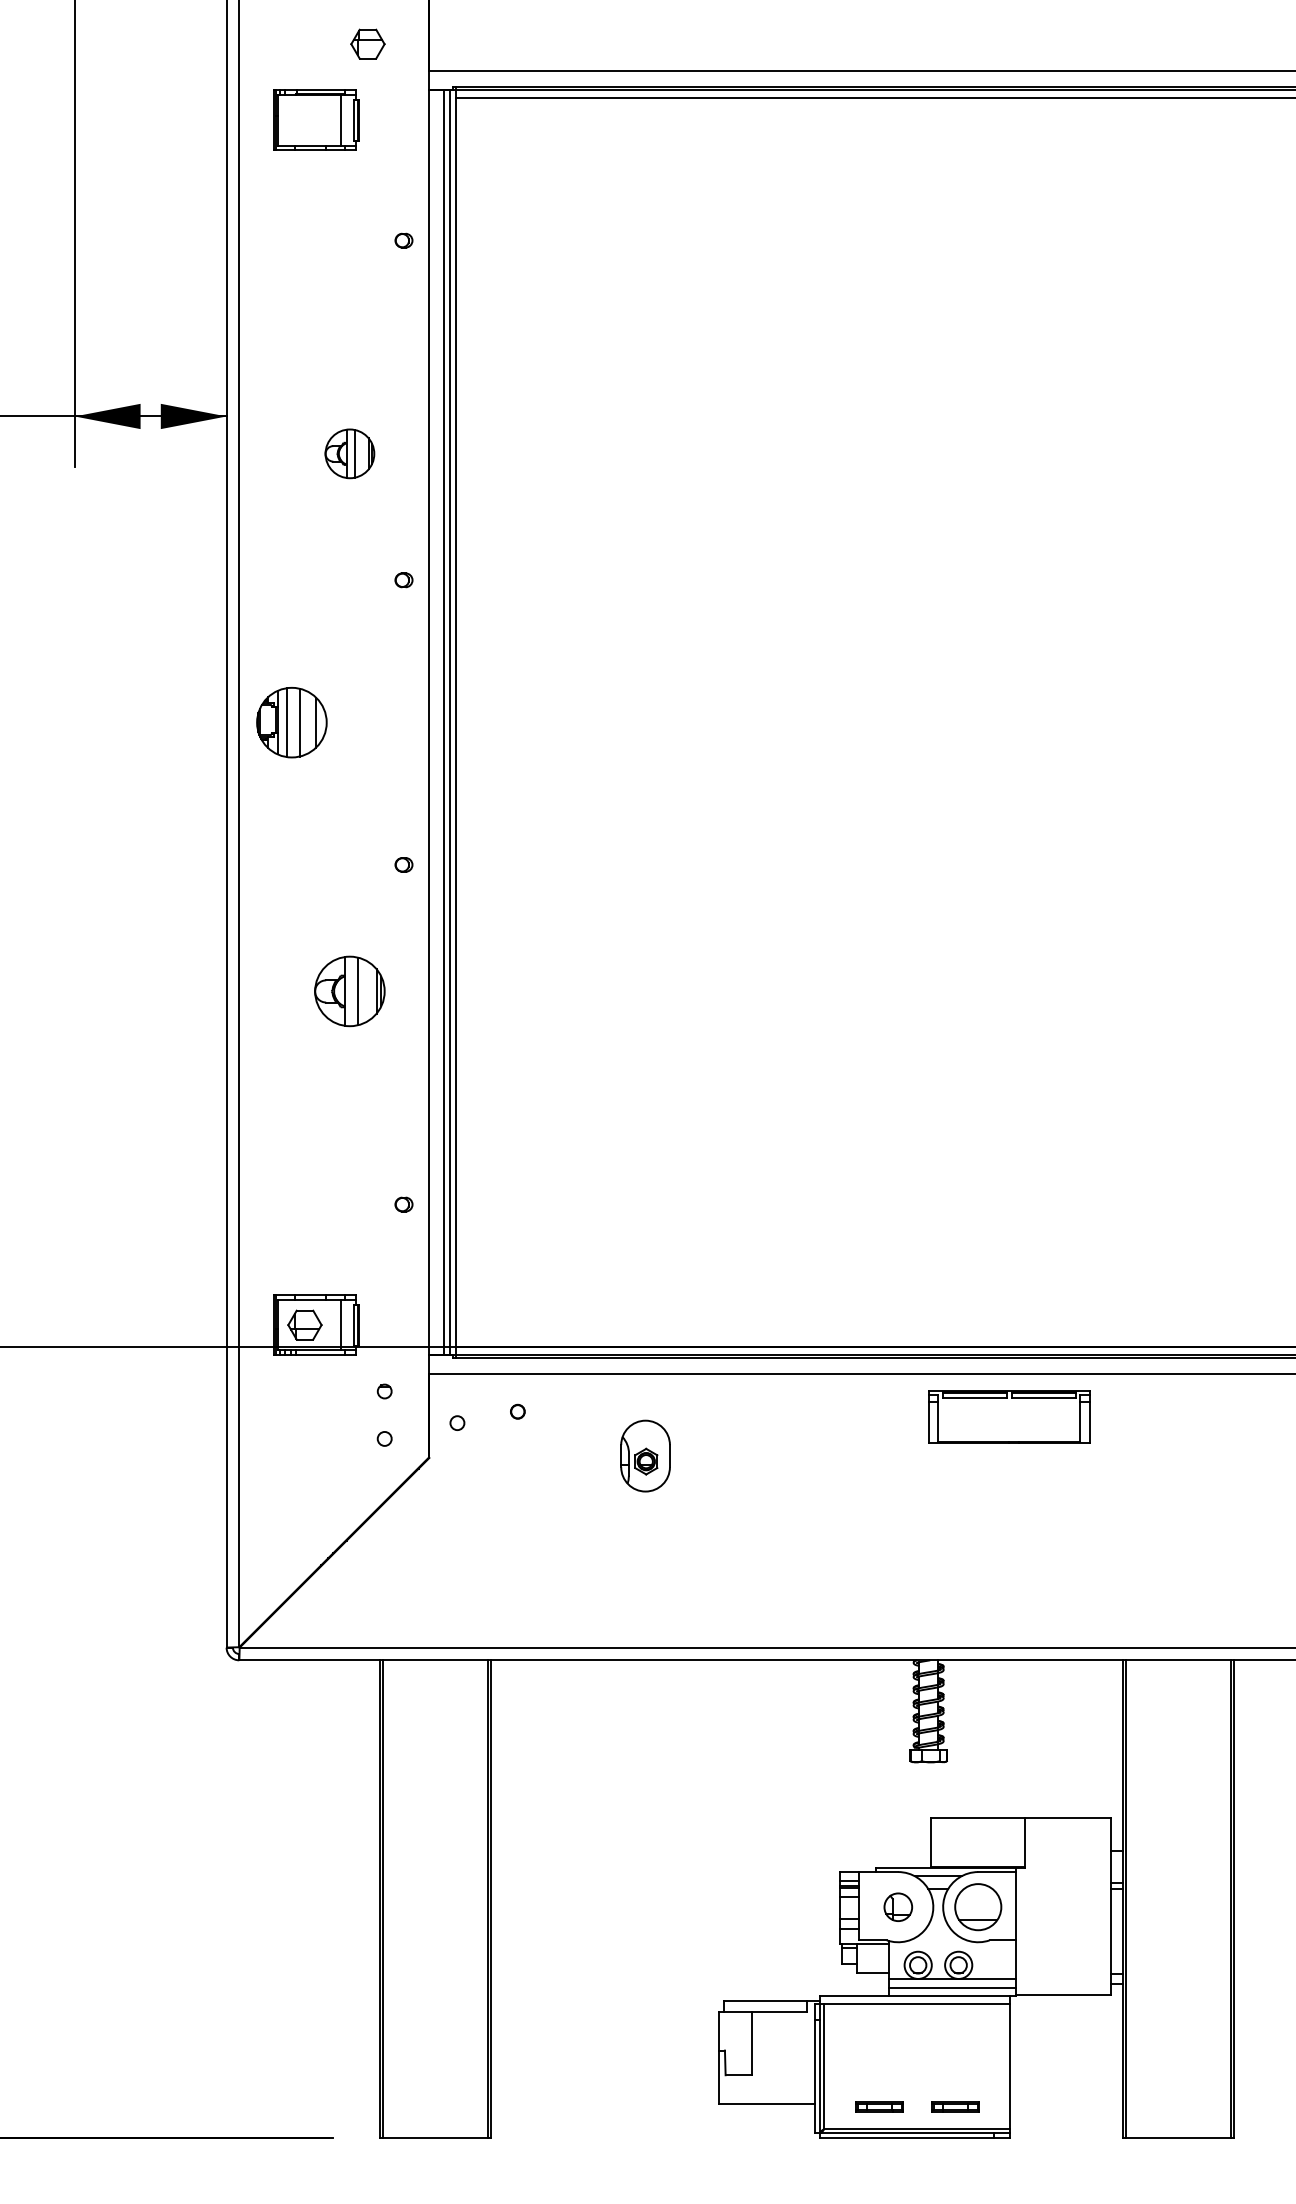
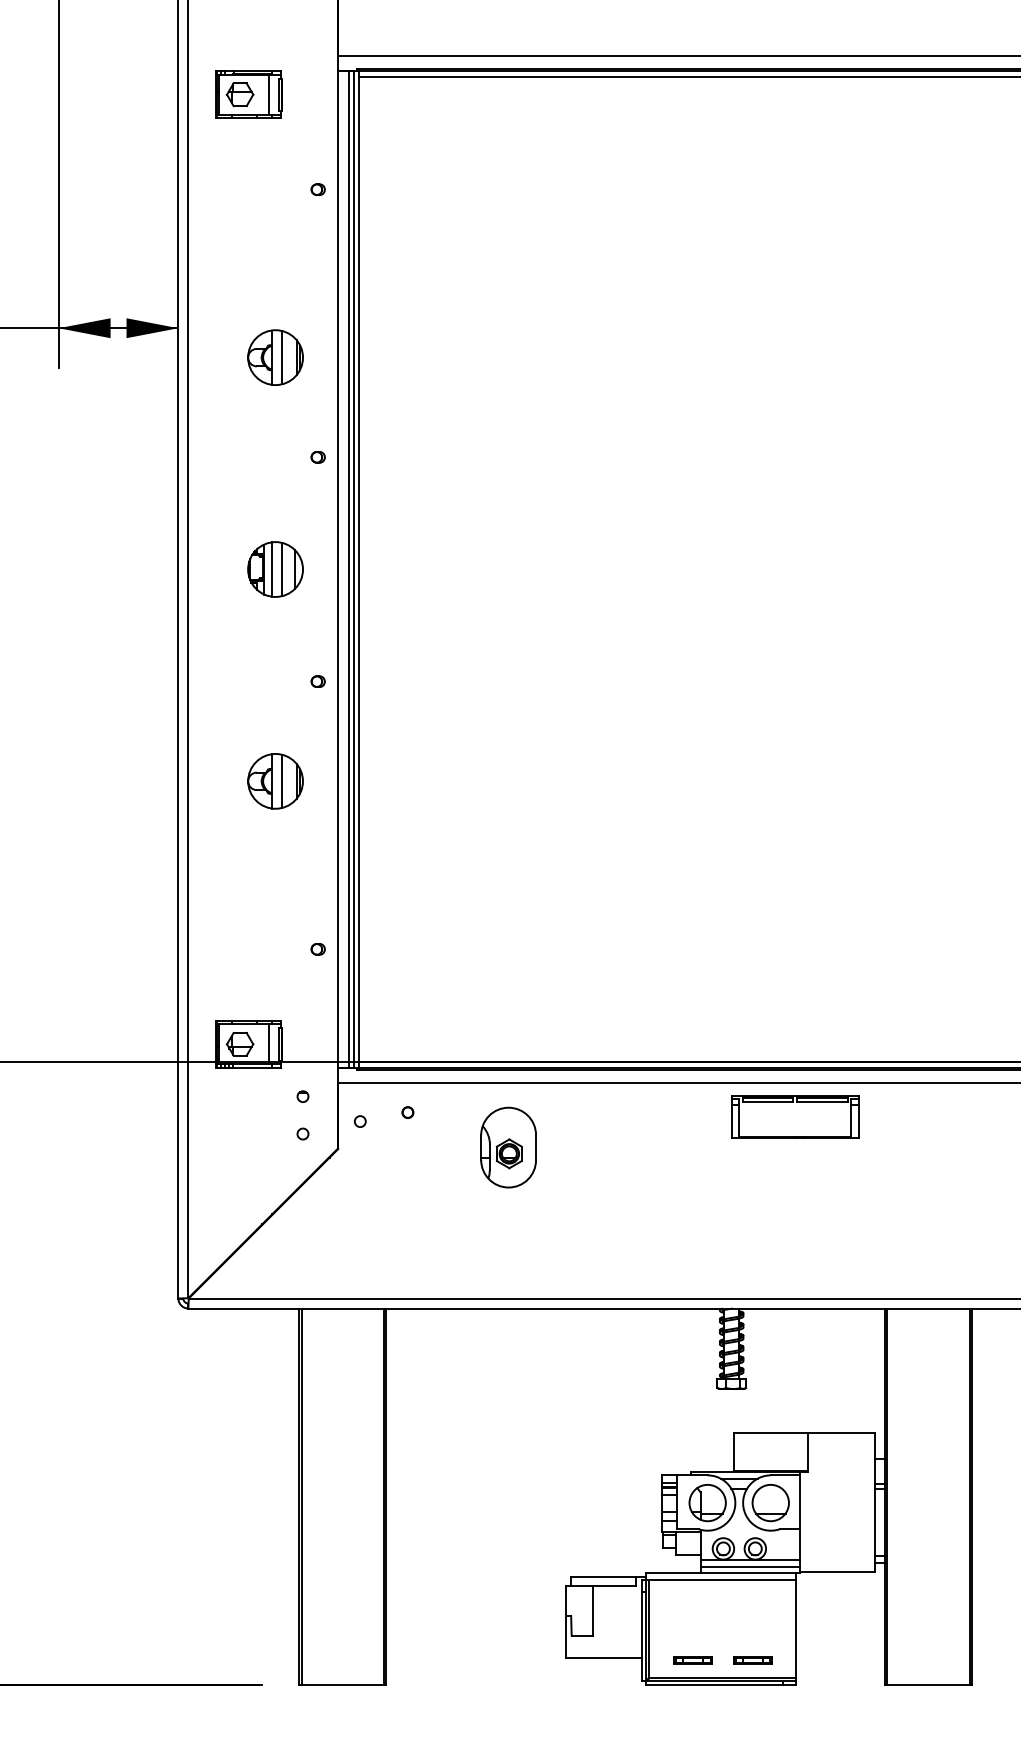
part: (367, 43) -> (239, 94), moved
part: (349, 453) -> (275, 357), size x1.43
part: (291, 722) -> (275, 569), moved
part: (645, 1455) -> (508, 1147), size x1.43
part: (898, 1907) -> (707, 1503), size x1.67

